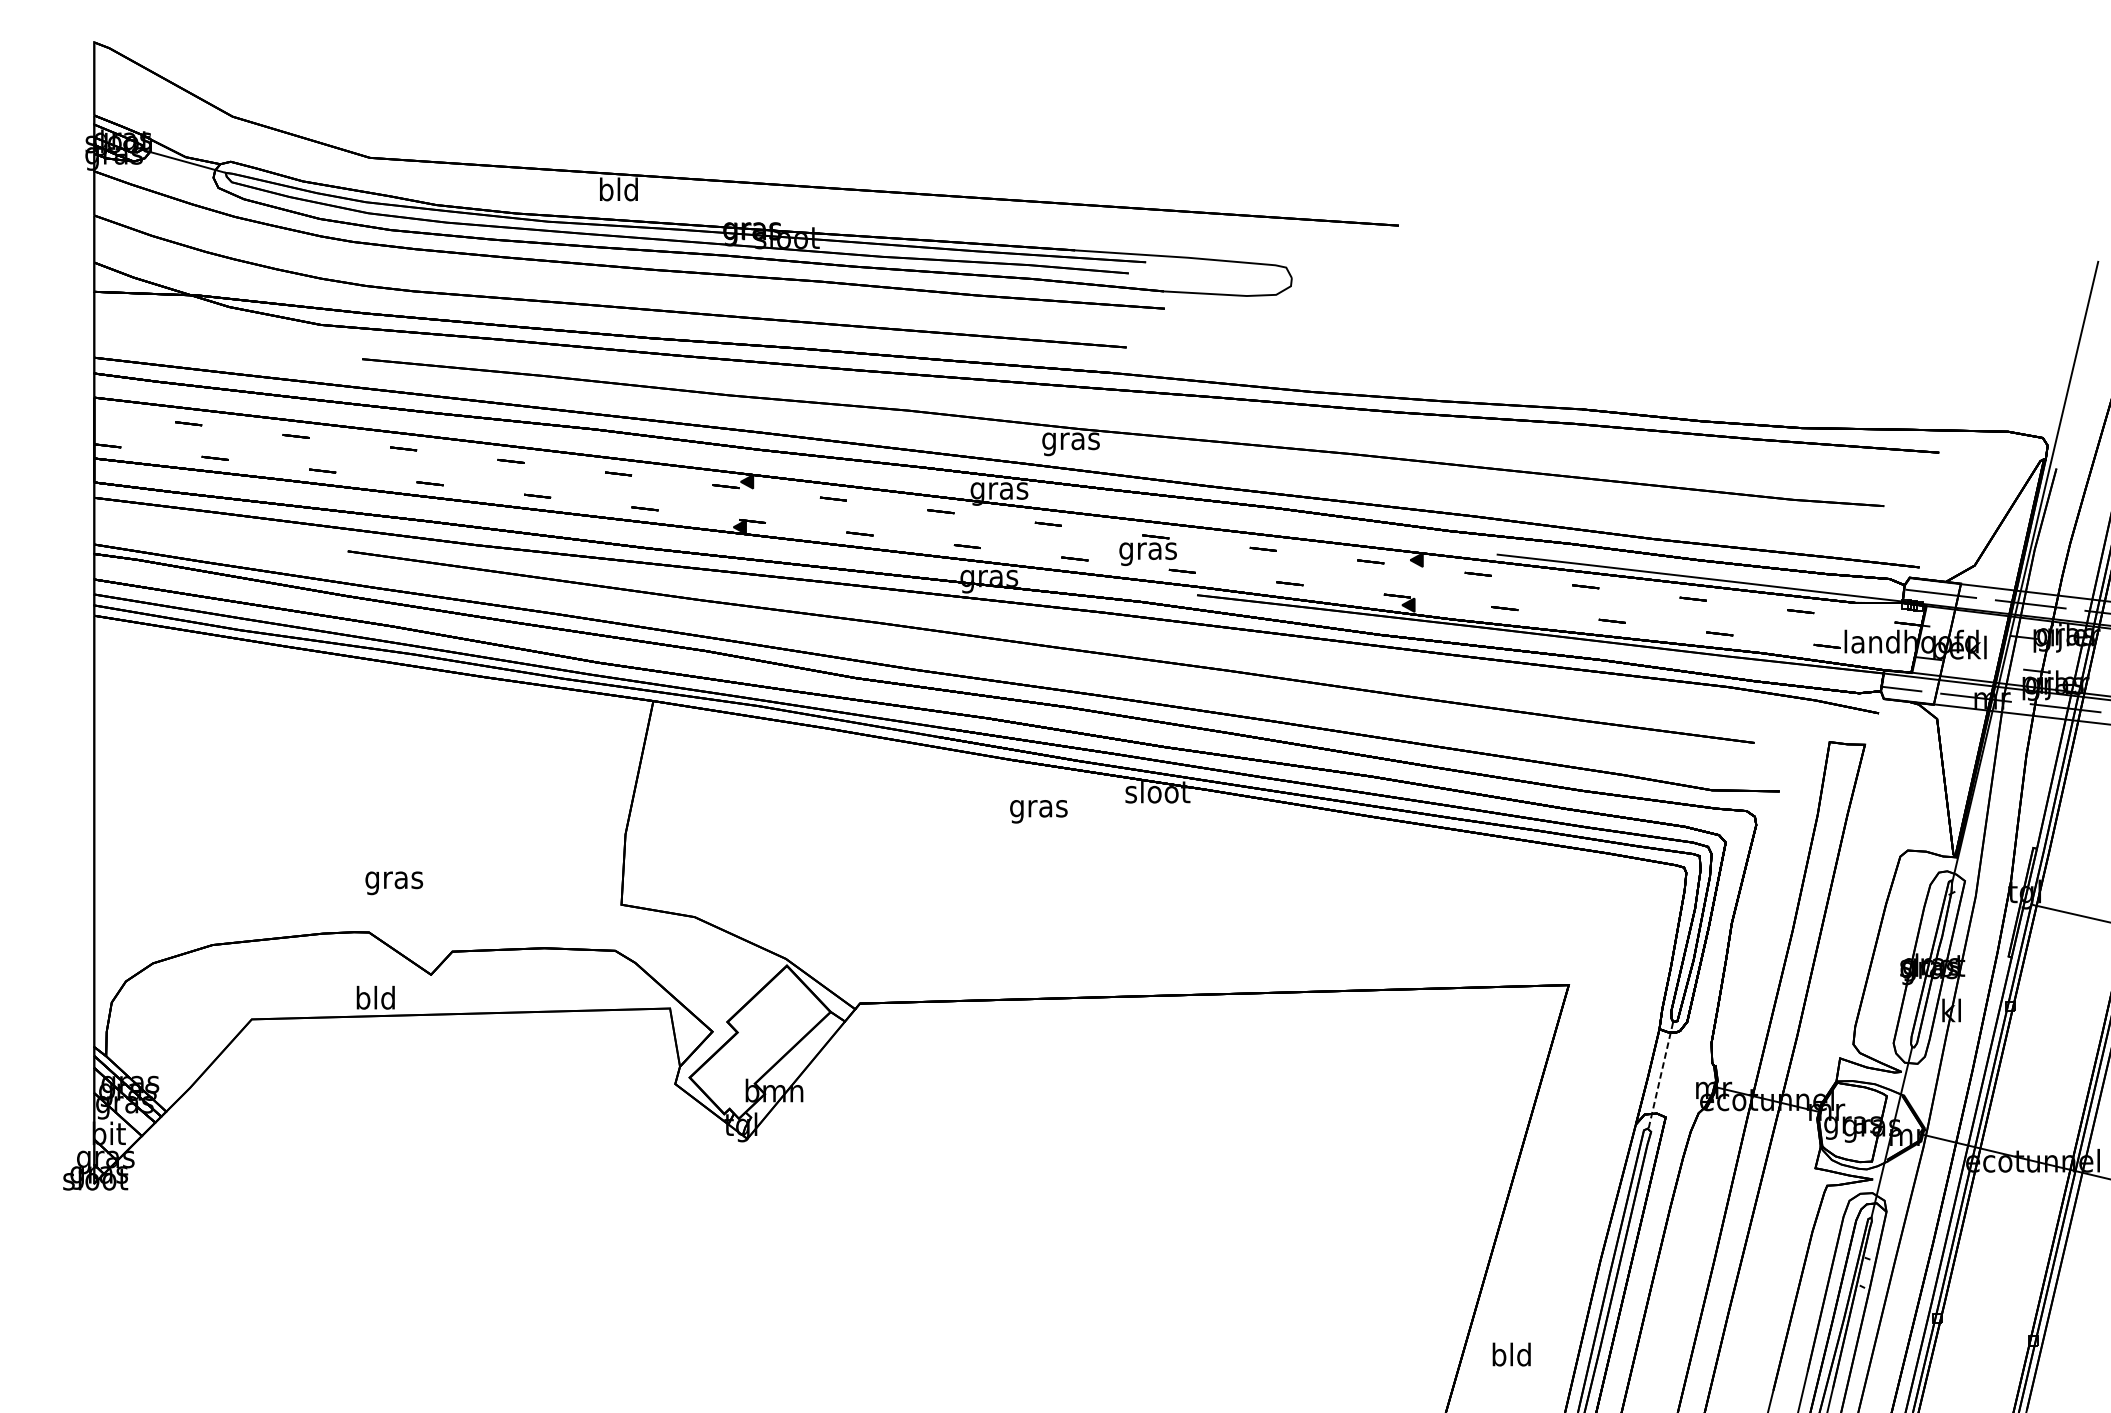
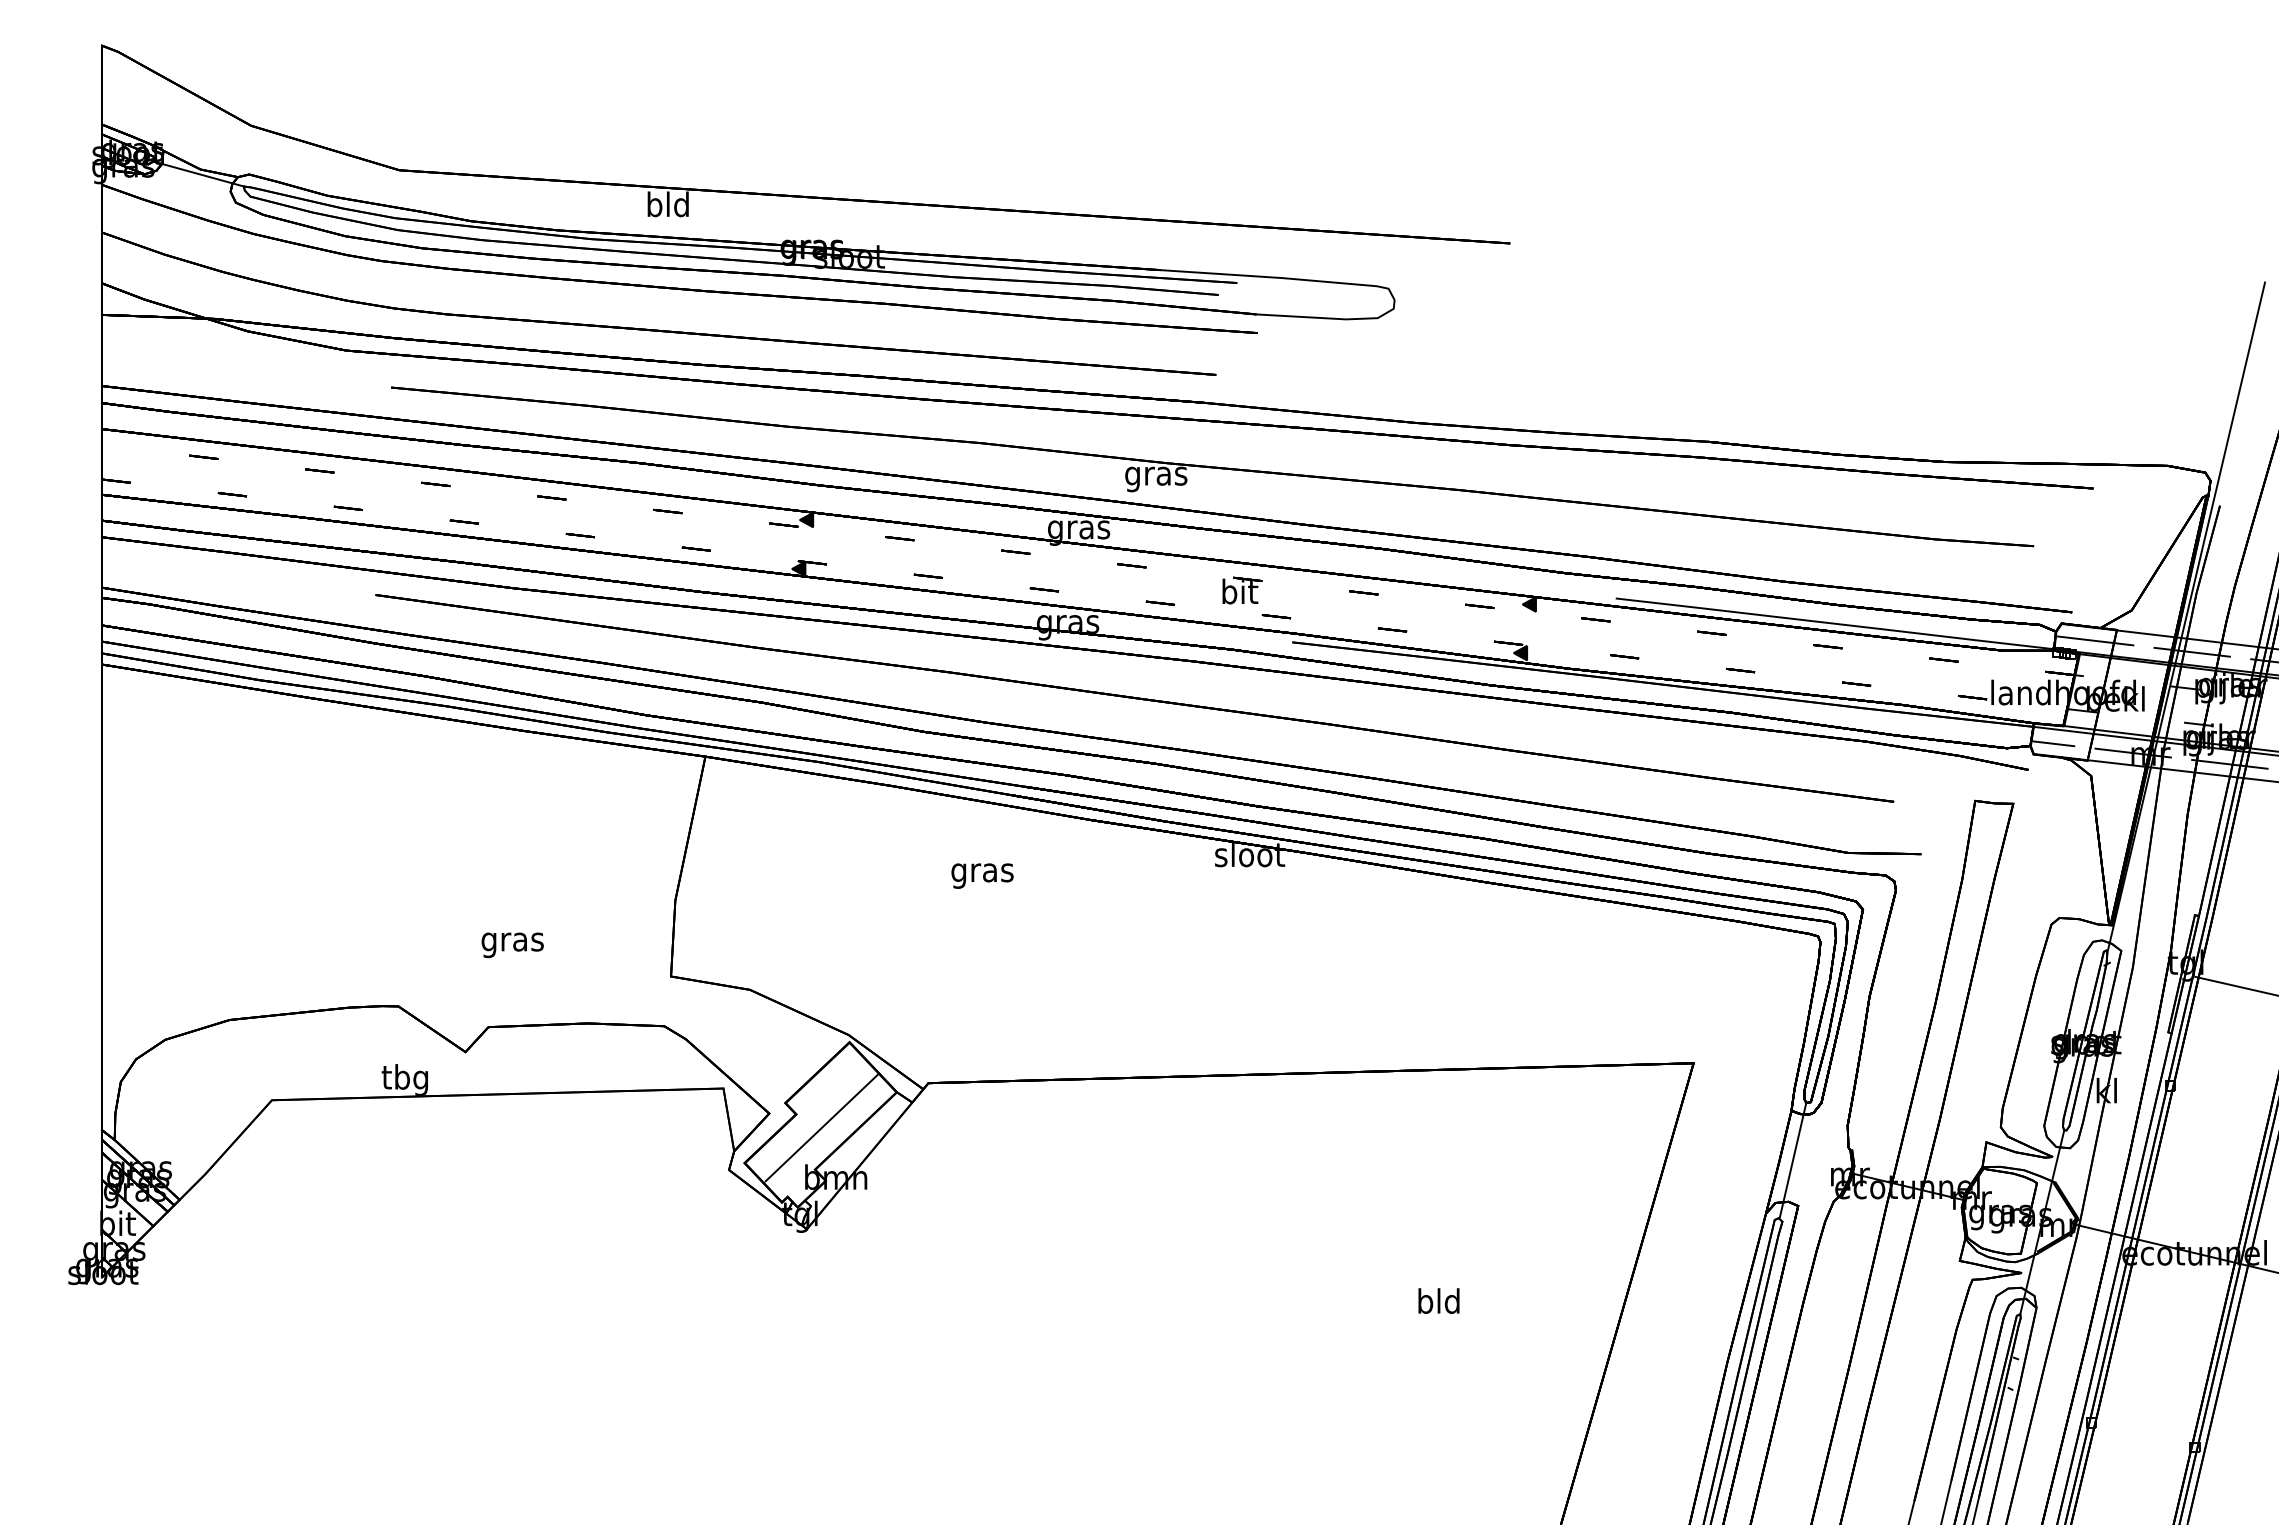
text: (1148, 550) -> (1239, 594), gras -> bit
text: (1038, 811) -> (982, 875), moved
text: (394, 883) -> (512, 945), moved
text: (374, 1000) -> (404, 1079), bld -> tbg
line: (760, 1044) -> (821, 1127), added
line: (1661, 1074) -> (1793, 1159), dashed -> solid
text: (1511, 1354) -> (1438, 1300), moved

